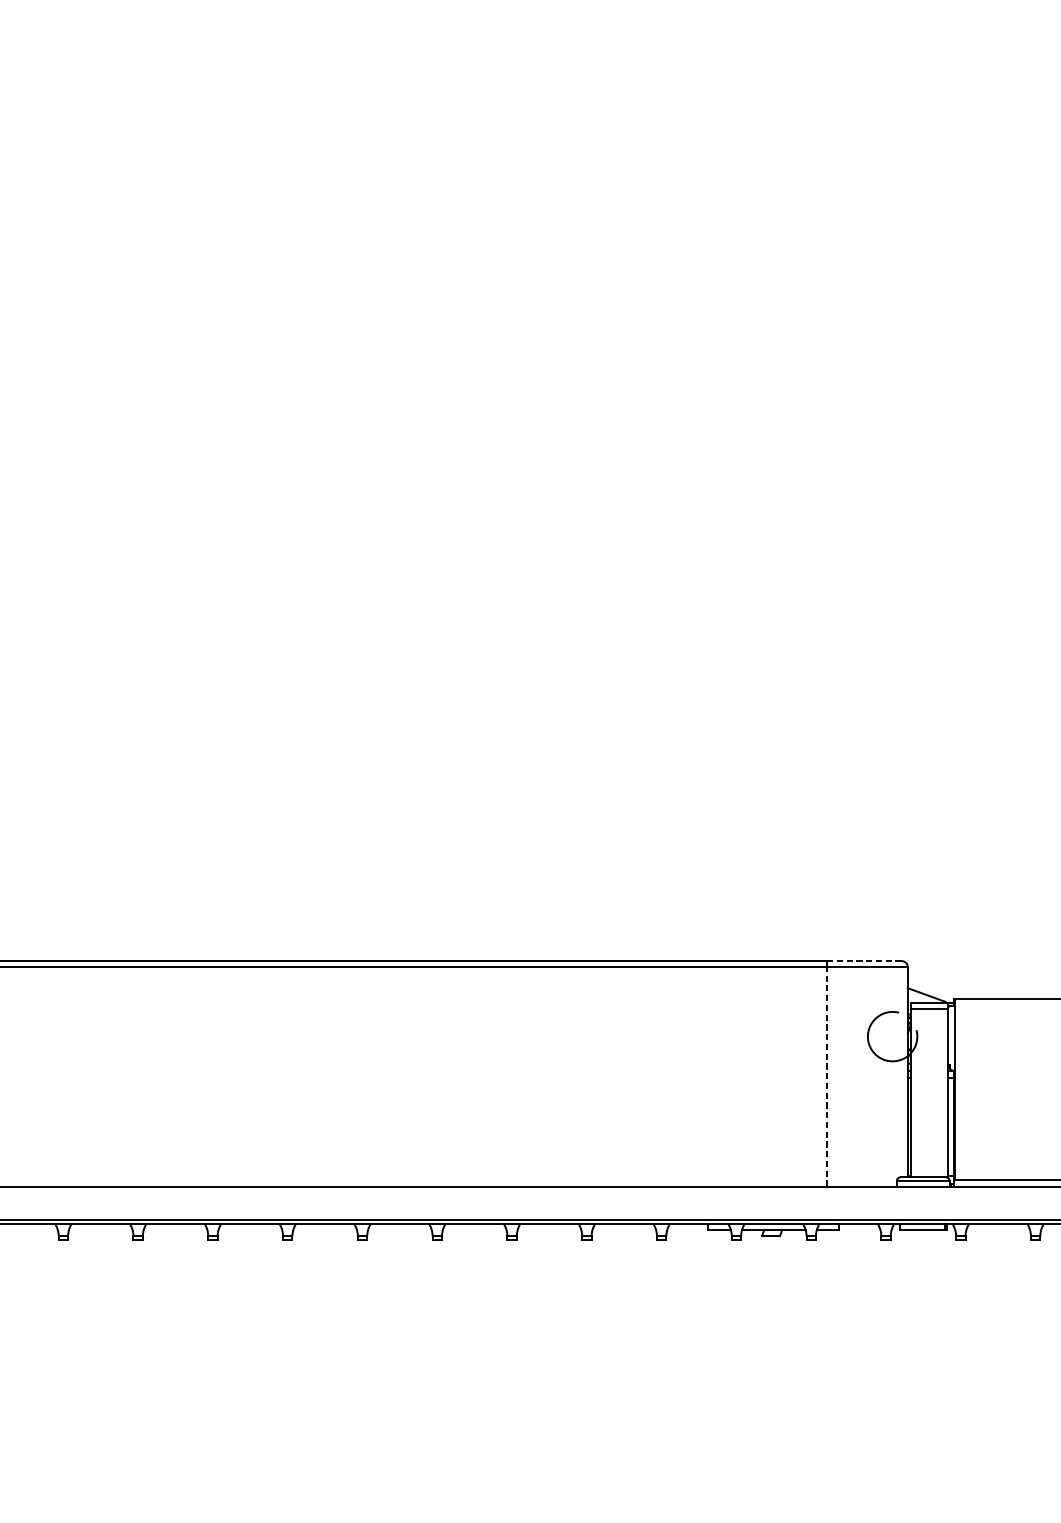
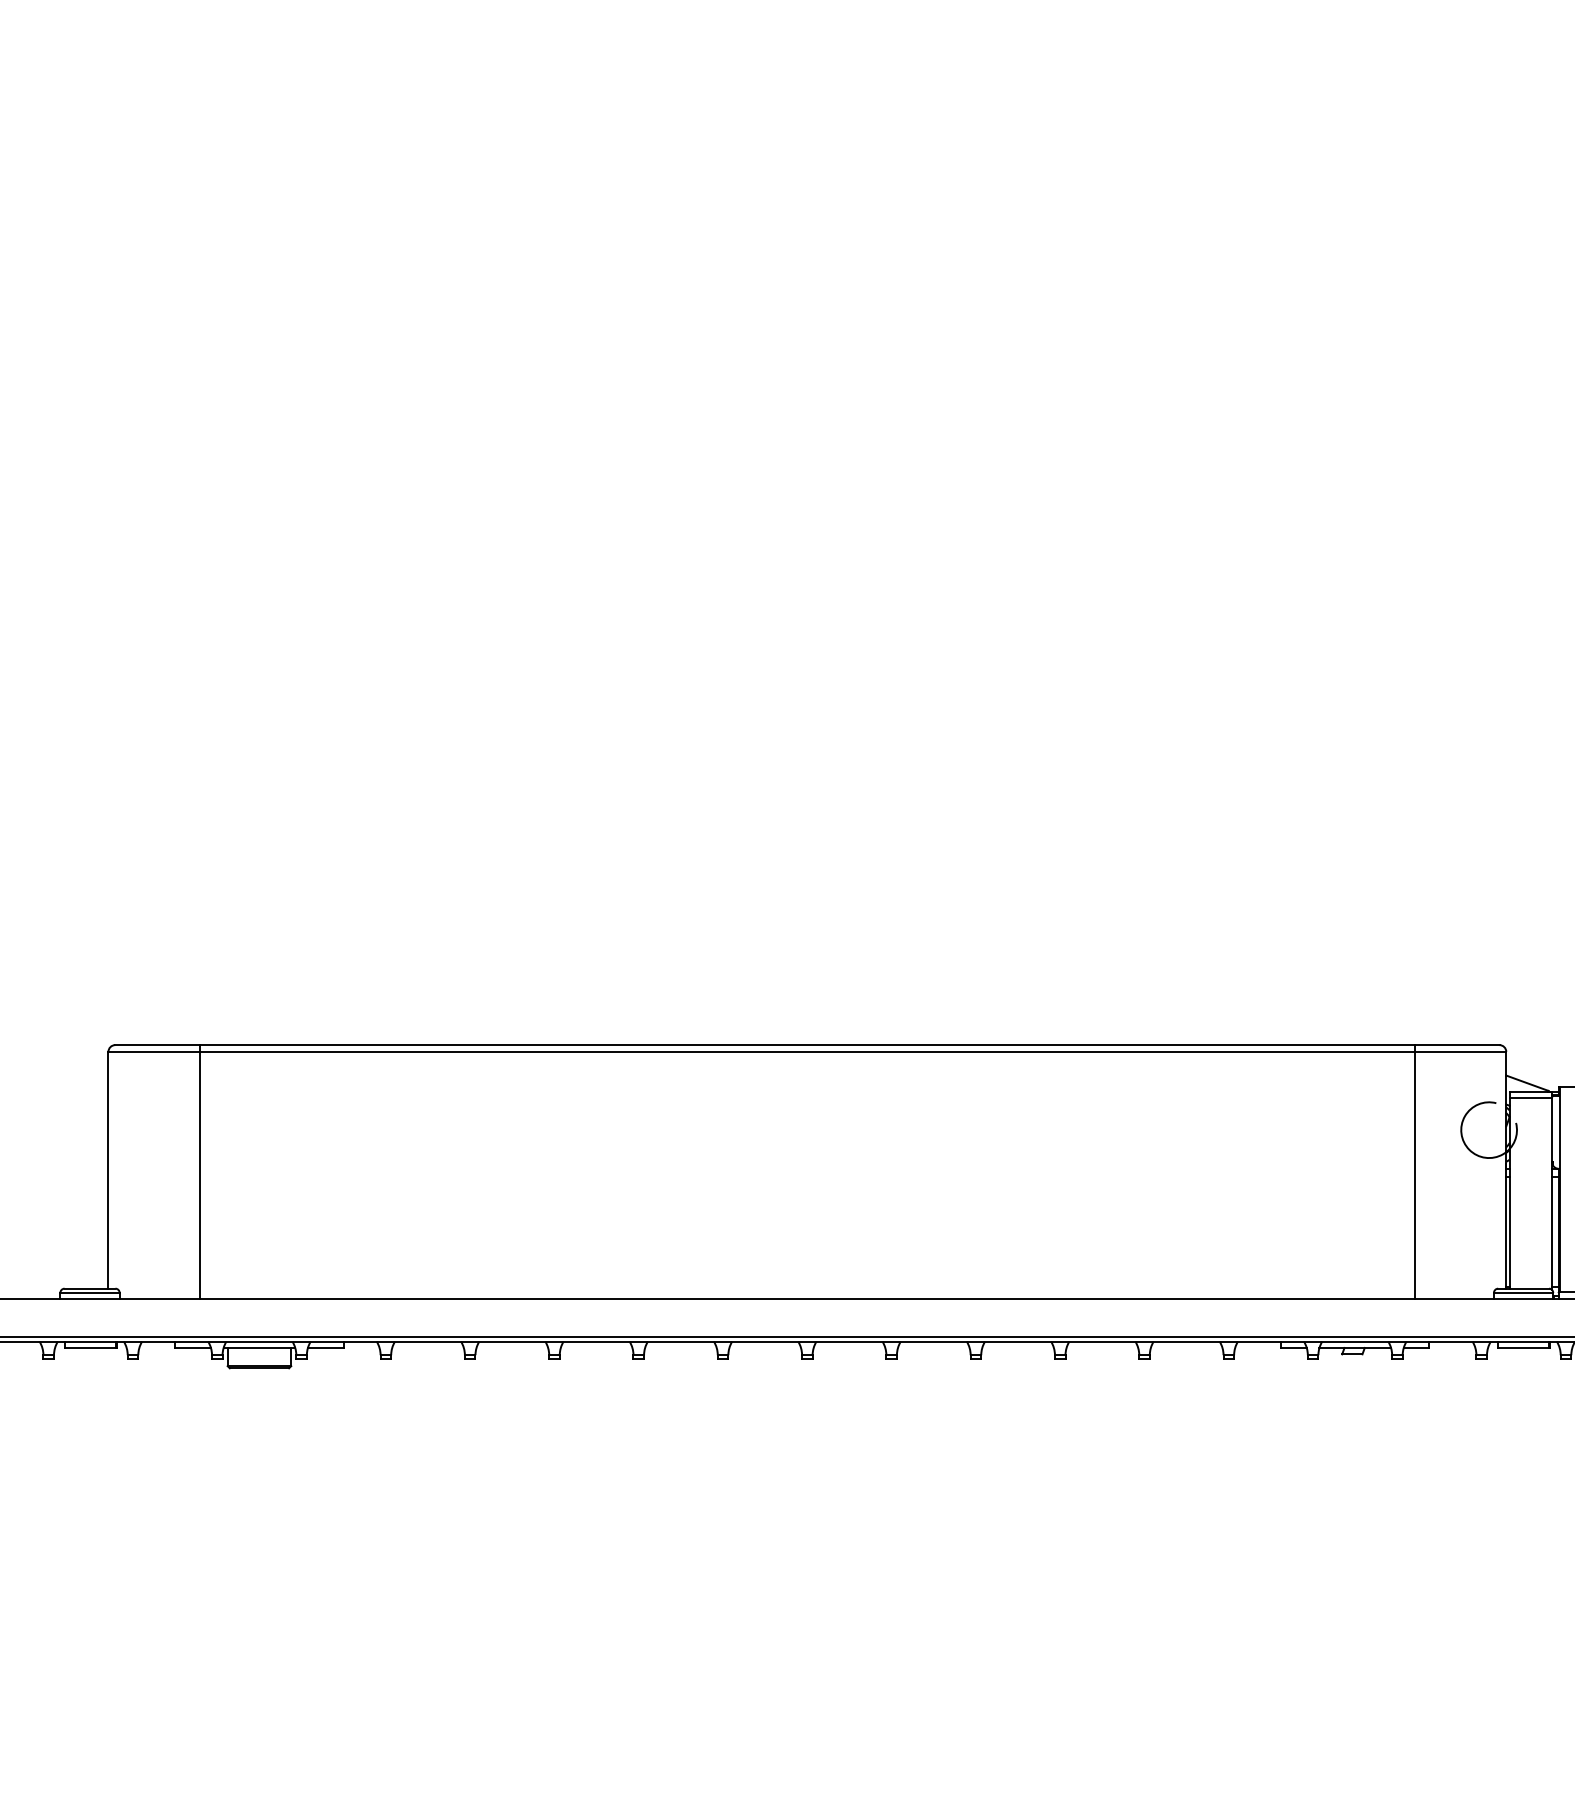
line: (864, 961) -> (1457, 1045), dashed -> solid
line: (827, 1076) -> (1415, 1175), dashed -> solid

